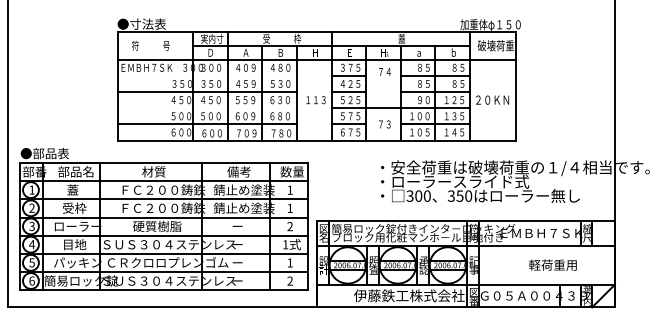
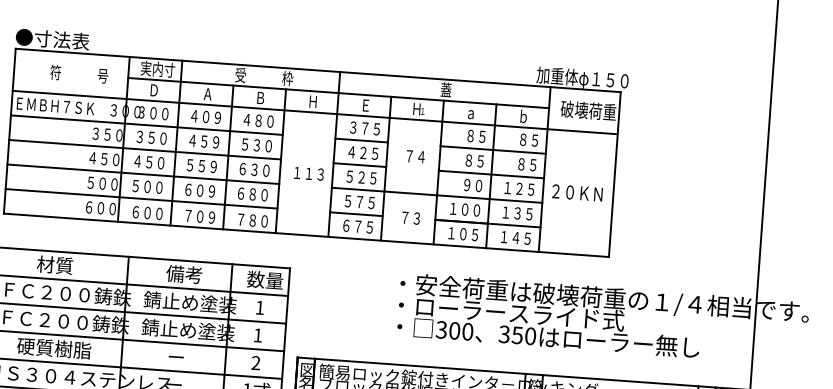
text: (150, 45) -> (78, 73), moved
text: (384, 71) -> (414, 155), moved
line: (207, 75) -> (146, 124), added
line: (207, 108) -> (143, 174), added

